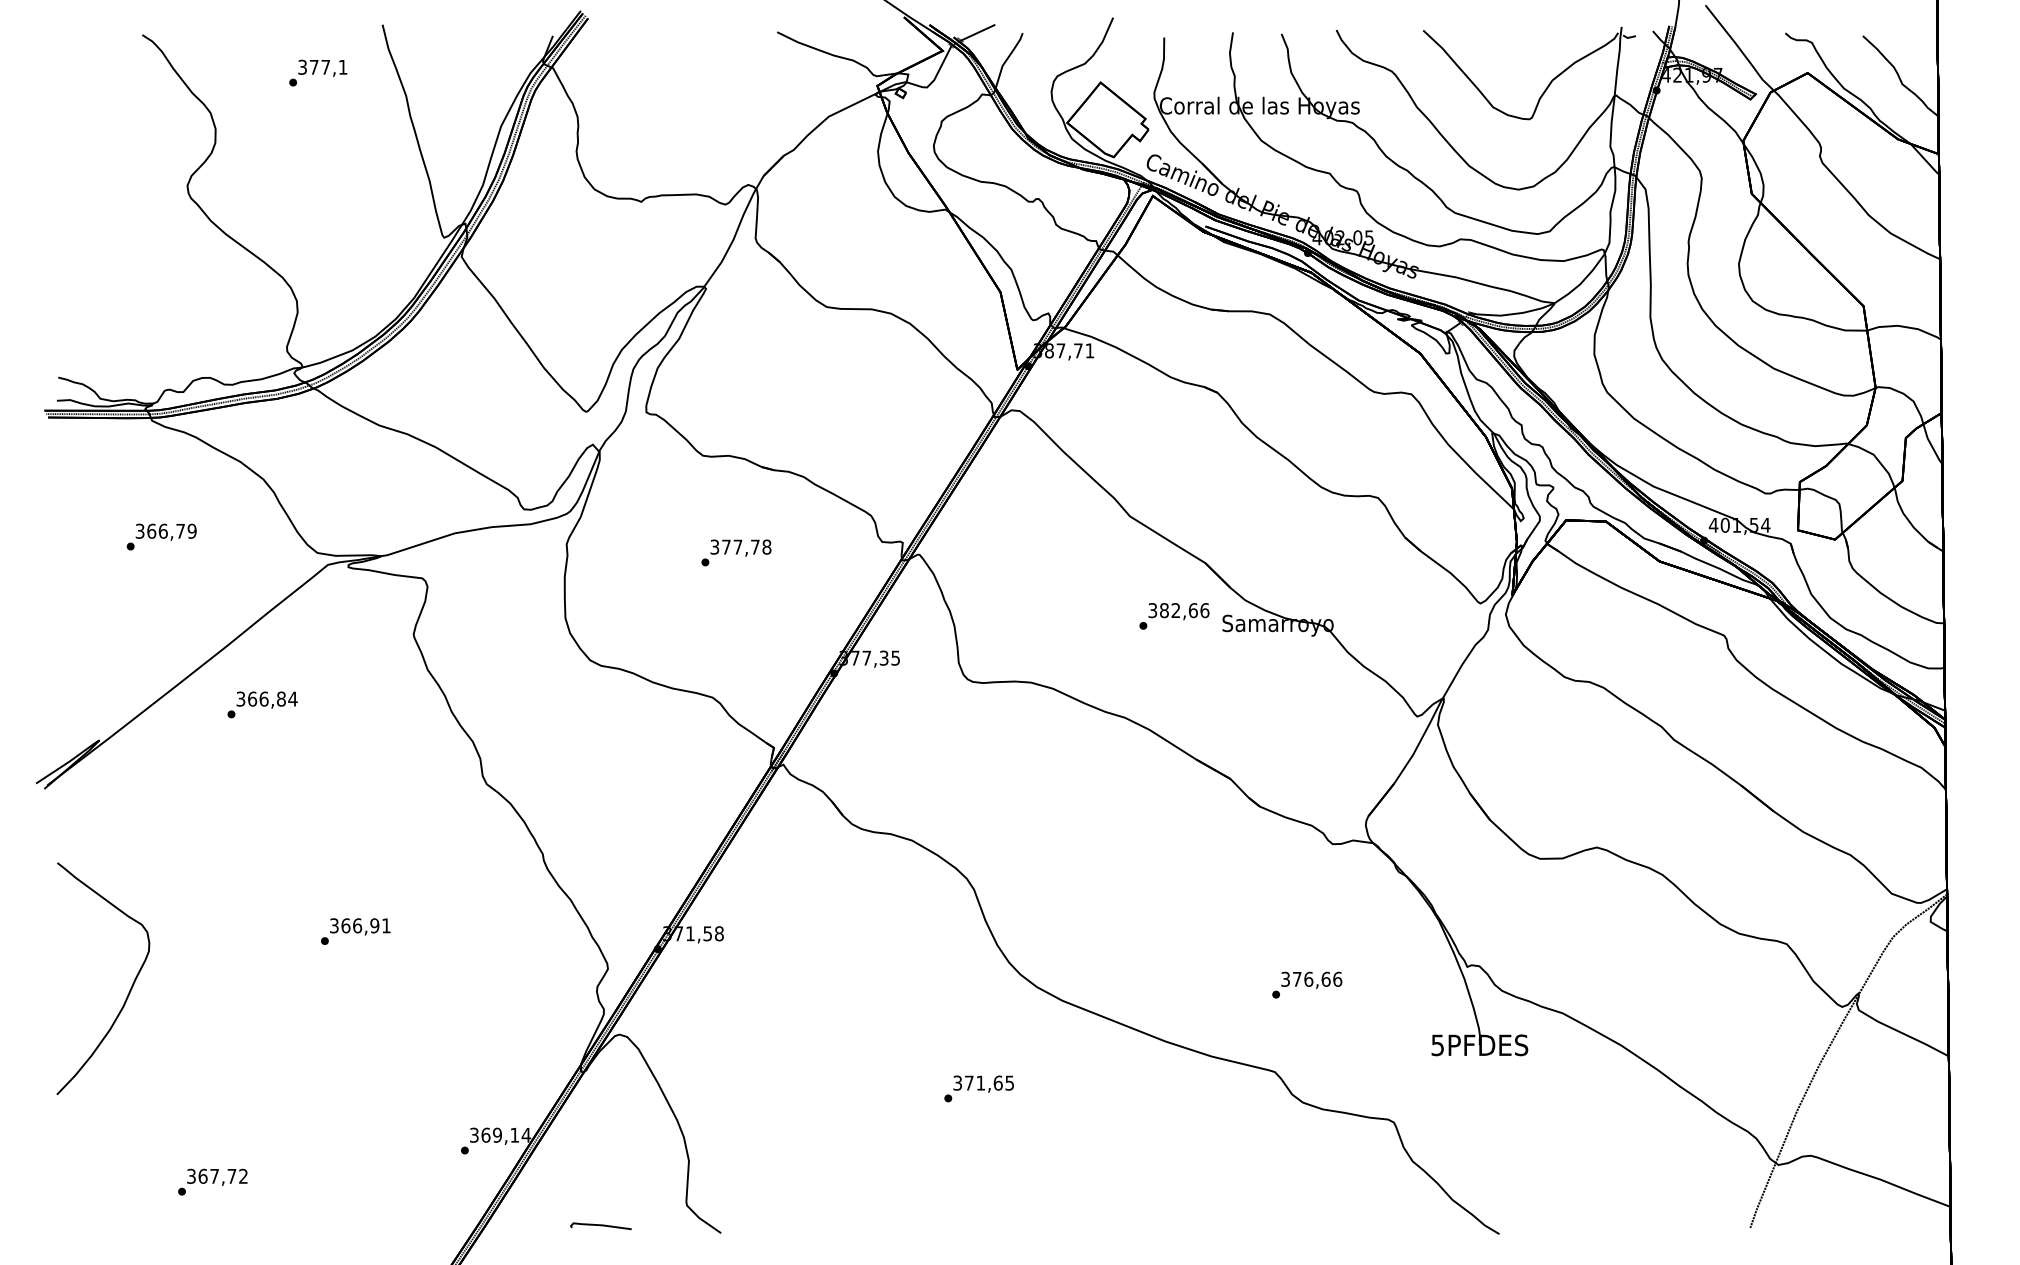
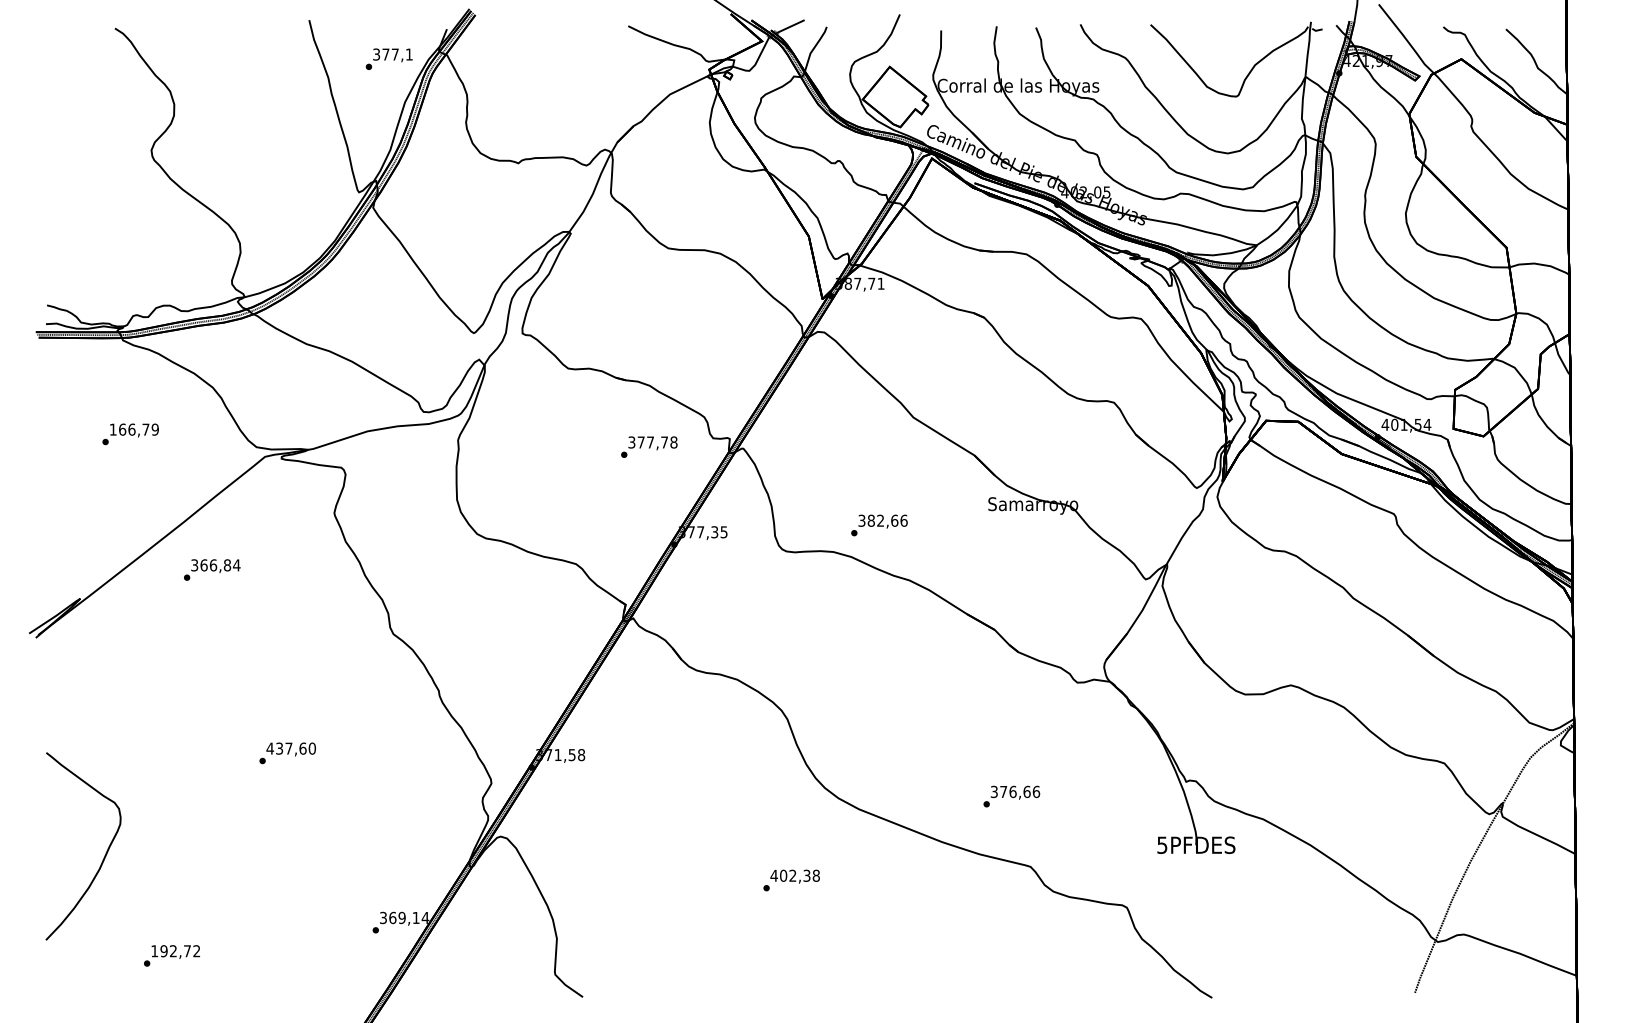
text: (317, 72) -> (388, 58), moved
text: (139, 531) -> (112, 429), 366,79 -> 166,79
text: (736, 552) -> (649, 446), moved
text: (1174, 616) -> (879, 525), moved
text: (359, 925) -> (290, 748), 366,91 -> 437,60
text: (1306, 985) -> (1011, 796), moved
curve: (128, 992) -> (103, 857), moved
text: (982, 1082) -> (794, 875), 371,65 -> 402,38
text: (202, 1176) -> (163, 951), 367,72 -> 192,72
curve: (600, 1226) -> (485, 991), removed

